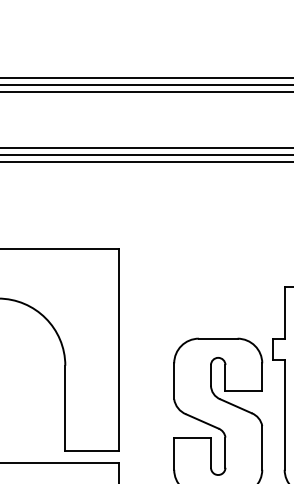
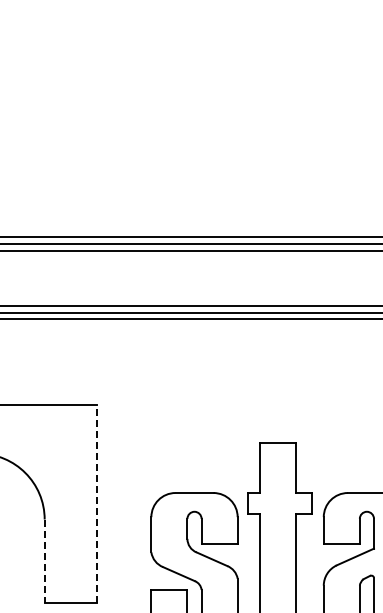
line: (118, 350) -> (96, 504), solid -> dashed
line: (65, 408) -> (44, 561), solid -> dashed

